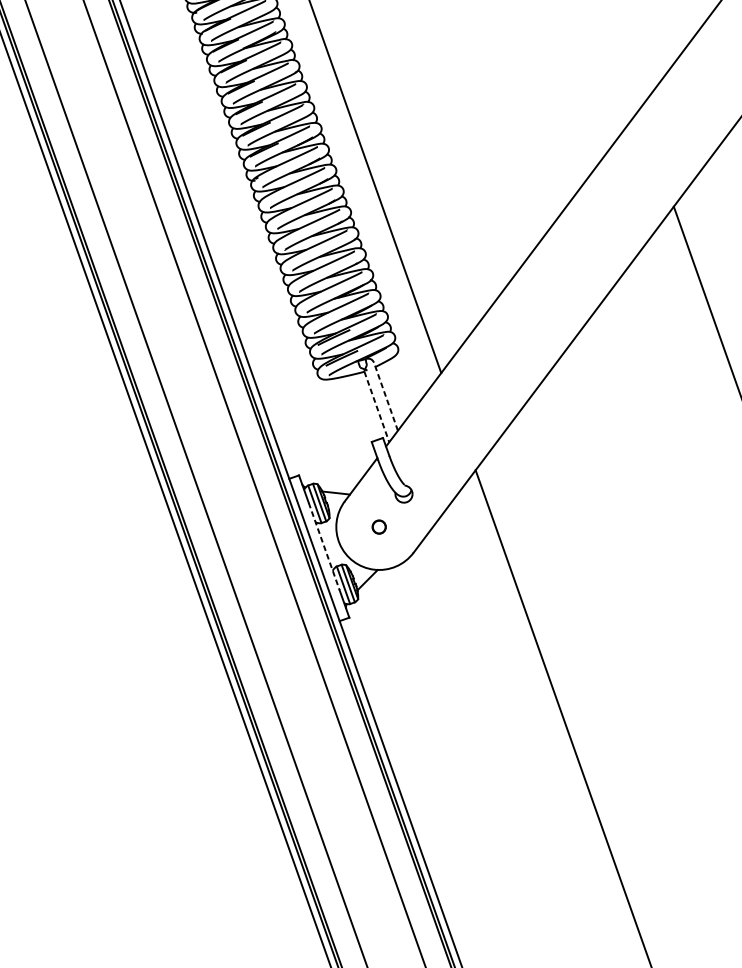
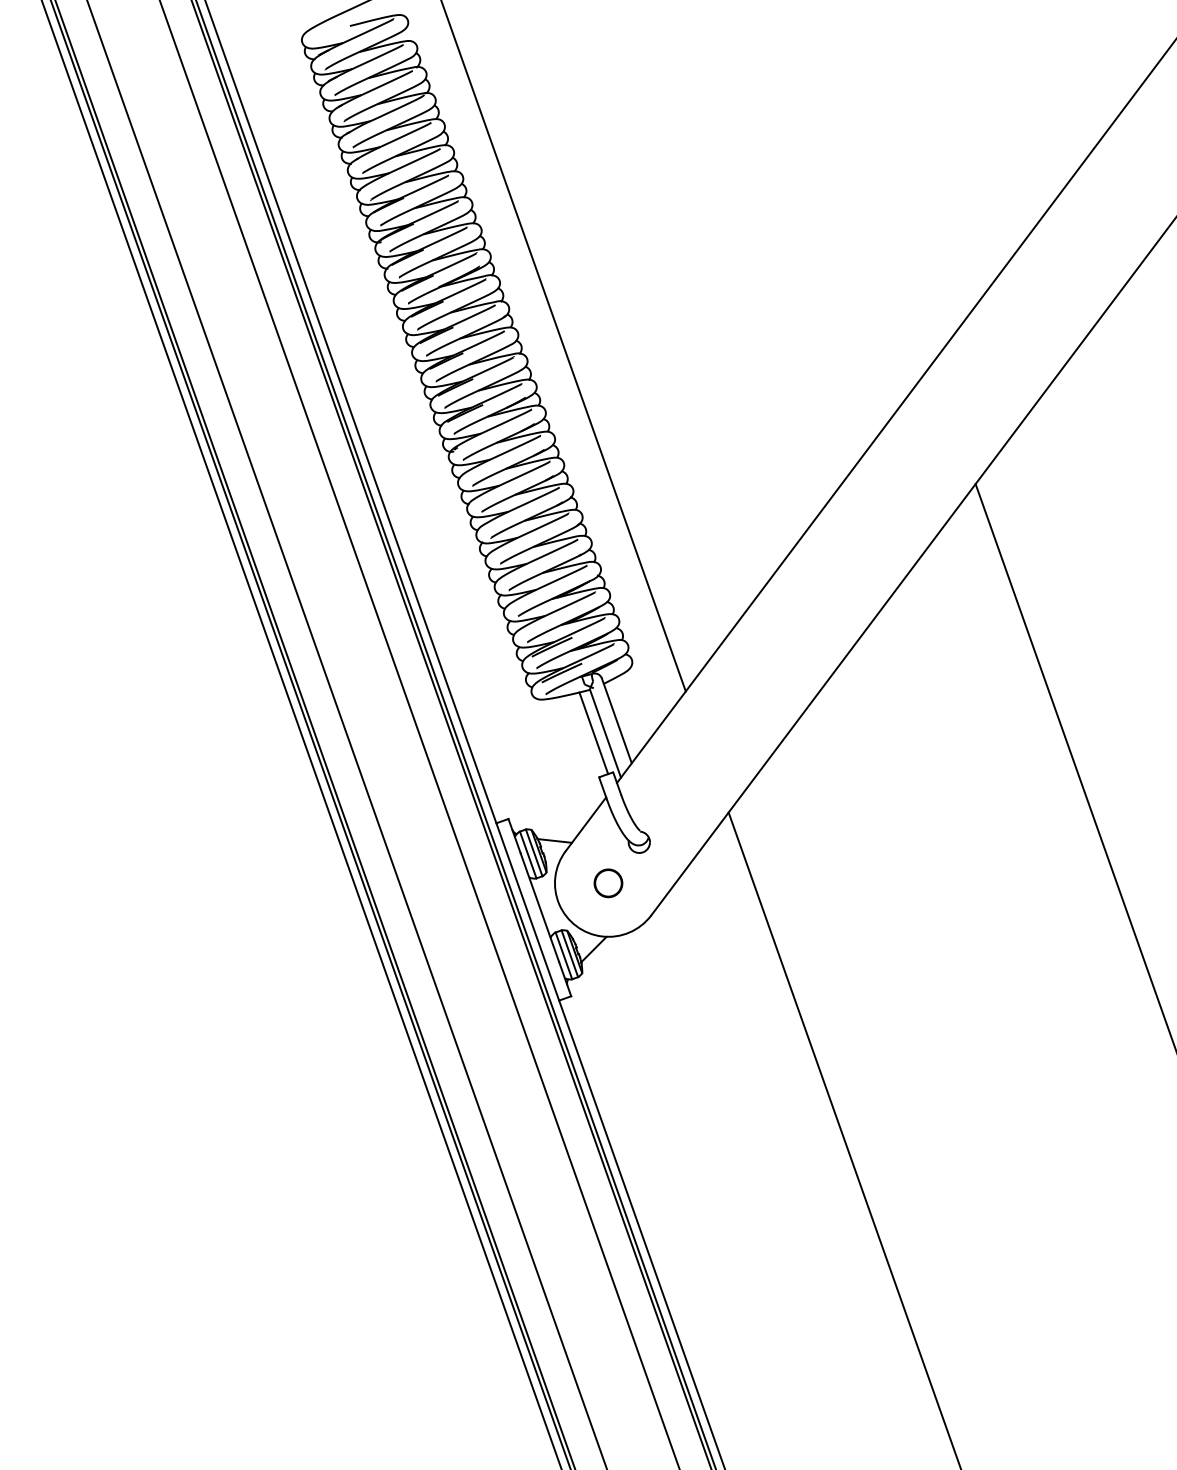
line: (385, 396) -> (616, 720), dashed -> solid
line: (367, 406) -> (593, 733), added
line: (376, 406) -> (605, 733), dashed -> solid
part: (379, 527) -> (608, 883), size x1.67
line: (323, 546) -> (539, 907), dashed -> solid

